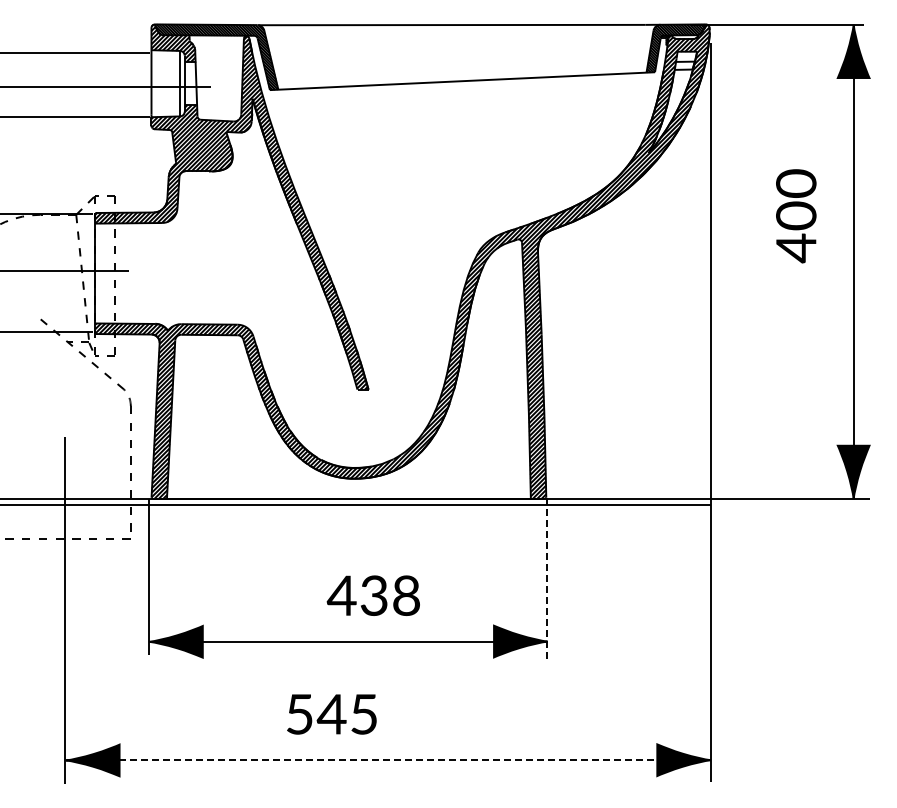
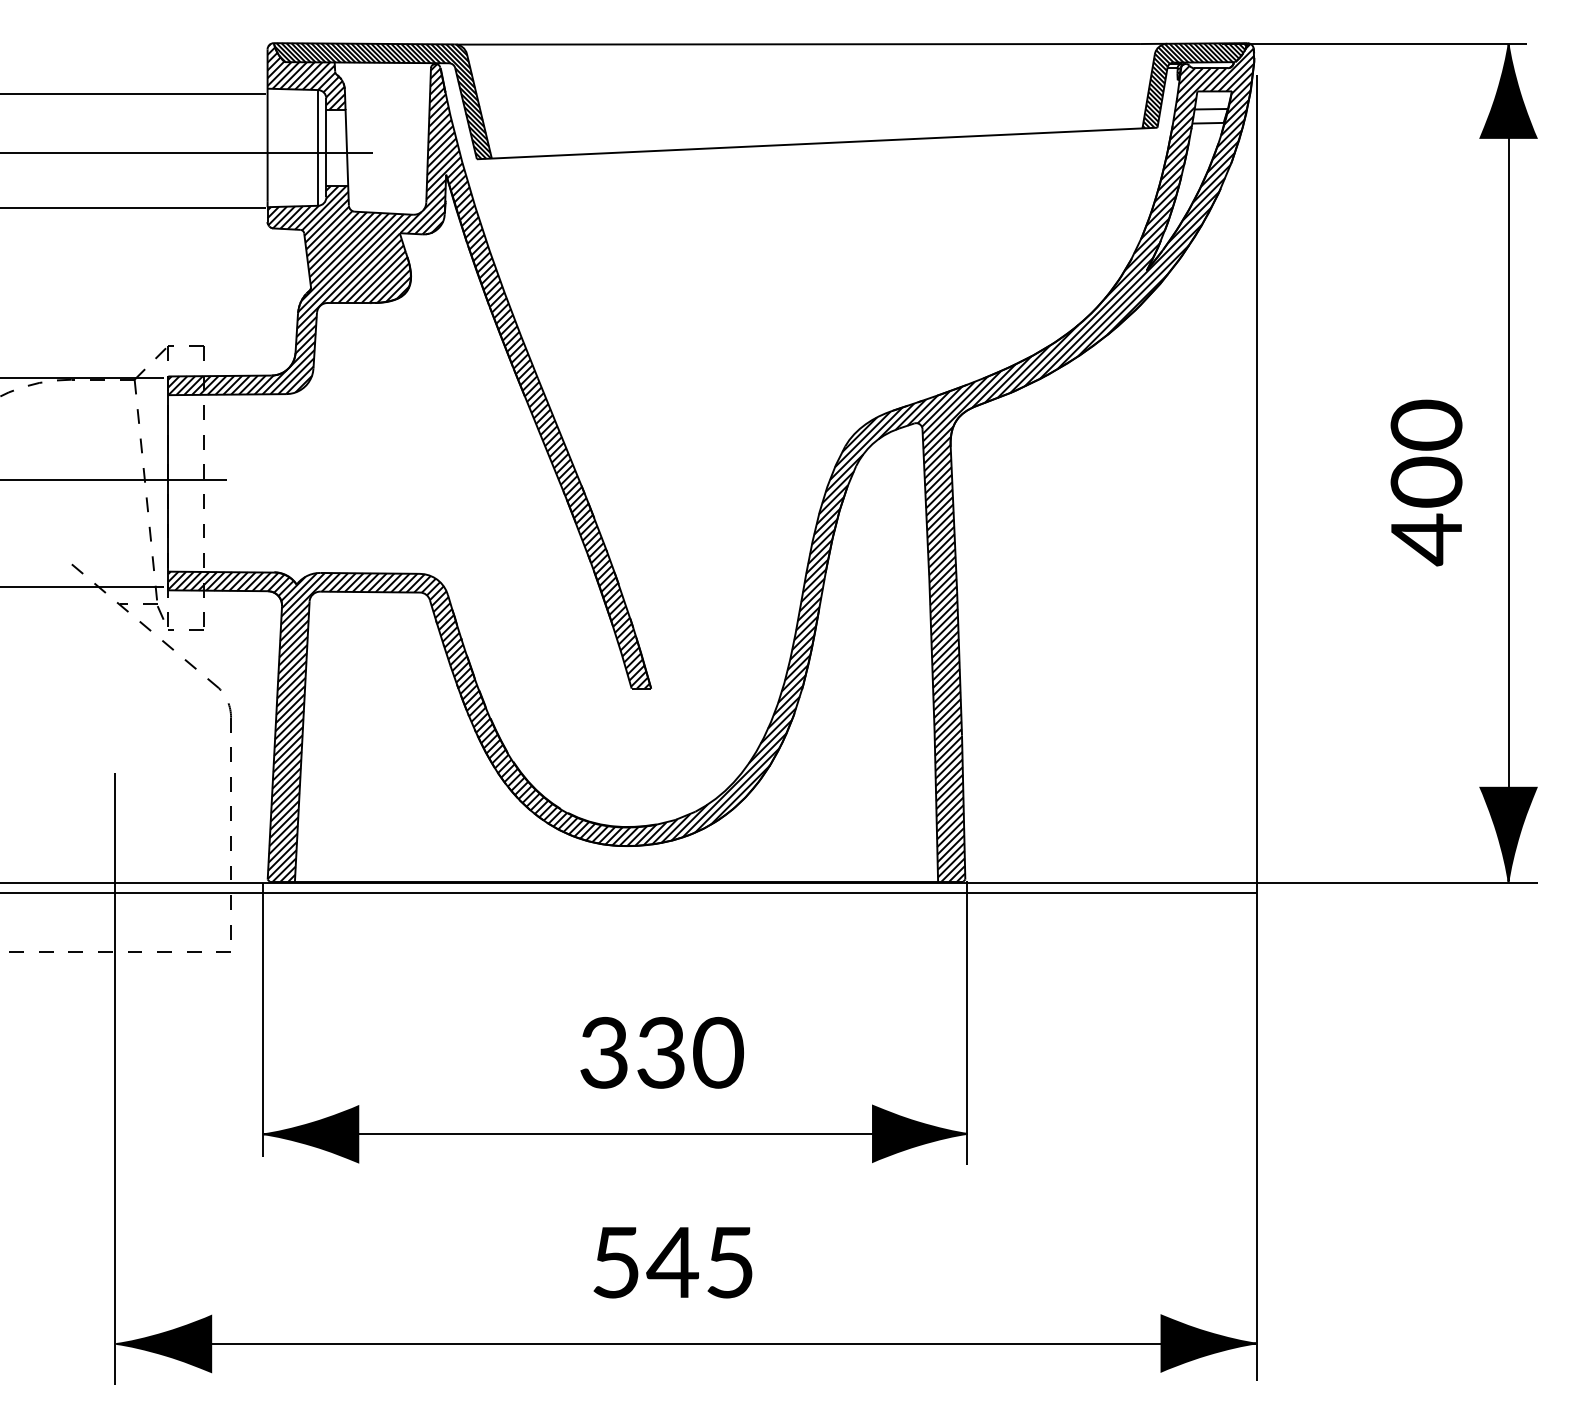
text: (796, 216) -> (1426, 483), moved
line: (547, 579) -> (967, 1024), dashed -> solid
text: (373, 595) -> (659, 1052), 438 -> 330
text: (331, 714) -> (672, 1262), moved
line: (385, 760) -> (681, 1344), dashed -> solid

